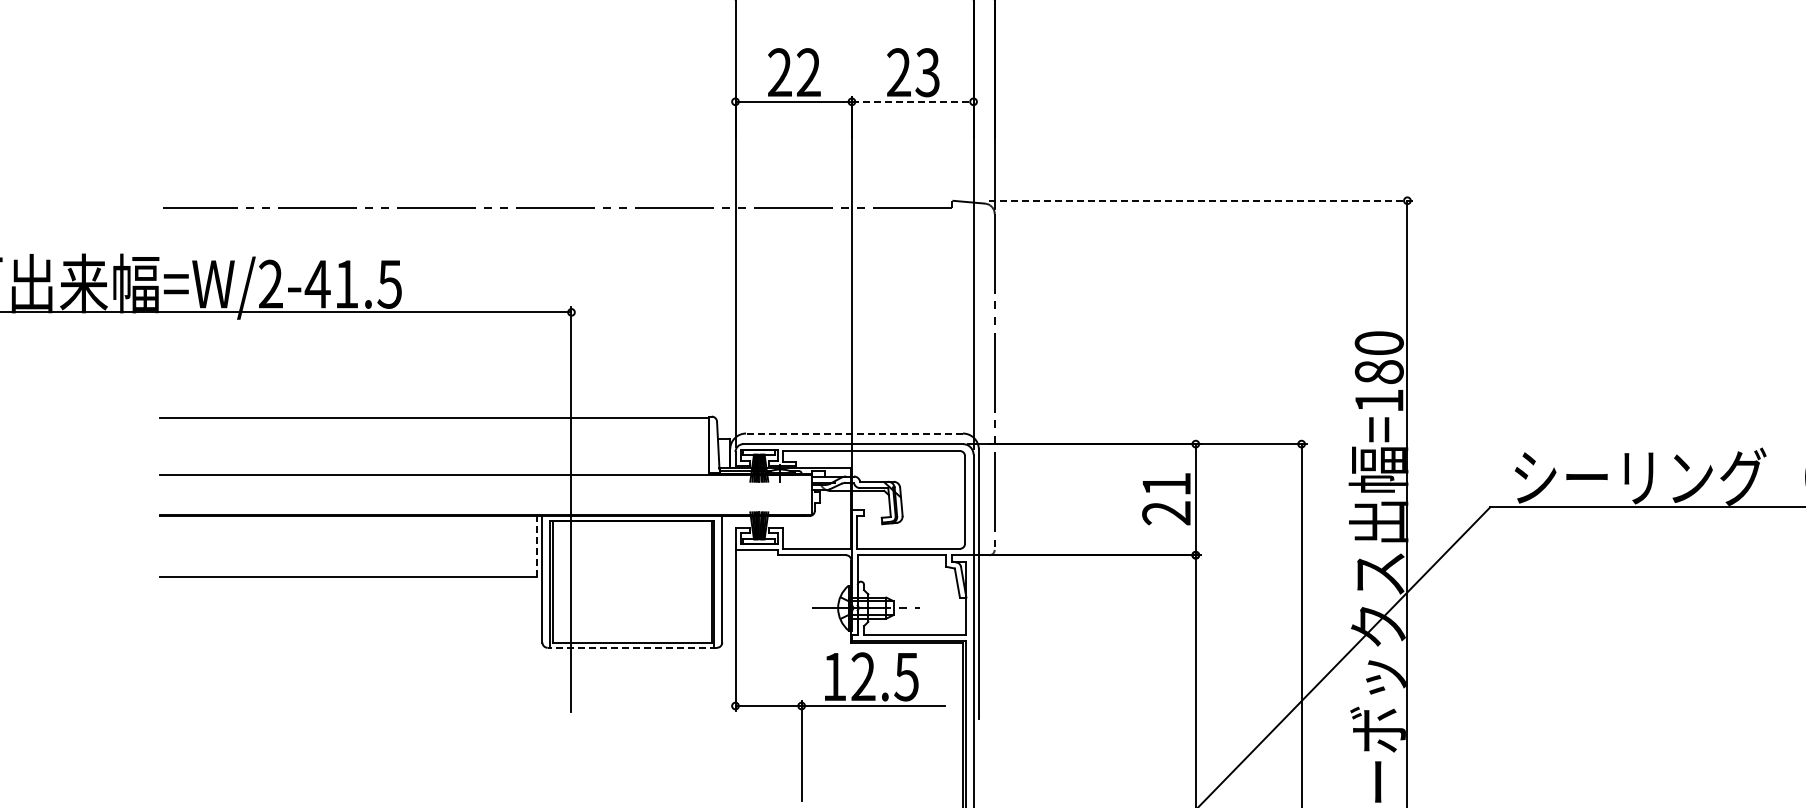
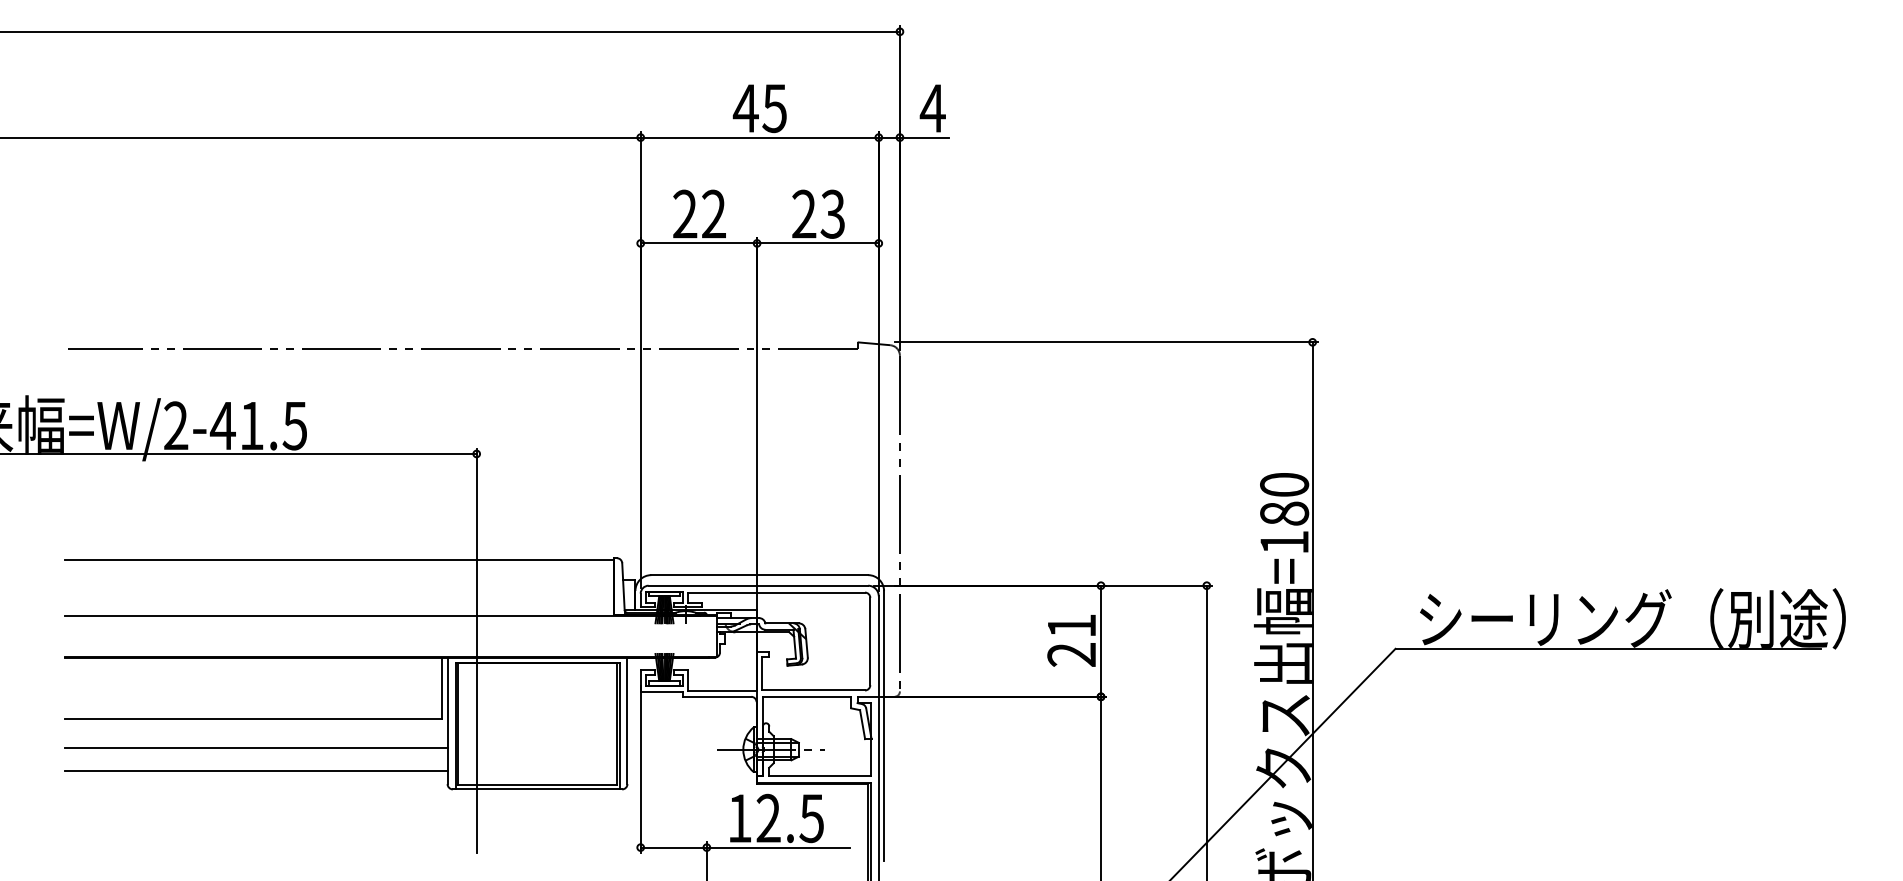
line: (912, 101) -> (817, 243), dashed -> solid
line: (1201, 200) -> (1106, 342), dashed -> solid
line: (854, 433) -> (759, 575), dashed -> solid
line: (537, 545) -> (442, 687), dashed -> solid
line: (351, 605) -> (256, 747), added
line: (351, 629) -> (256, 771), added
line: (632, 647) -> (537, 789), dashed -> solid

